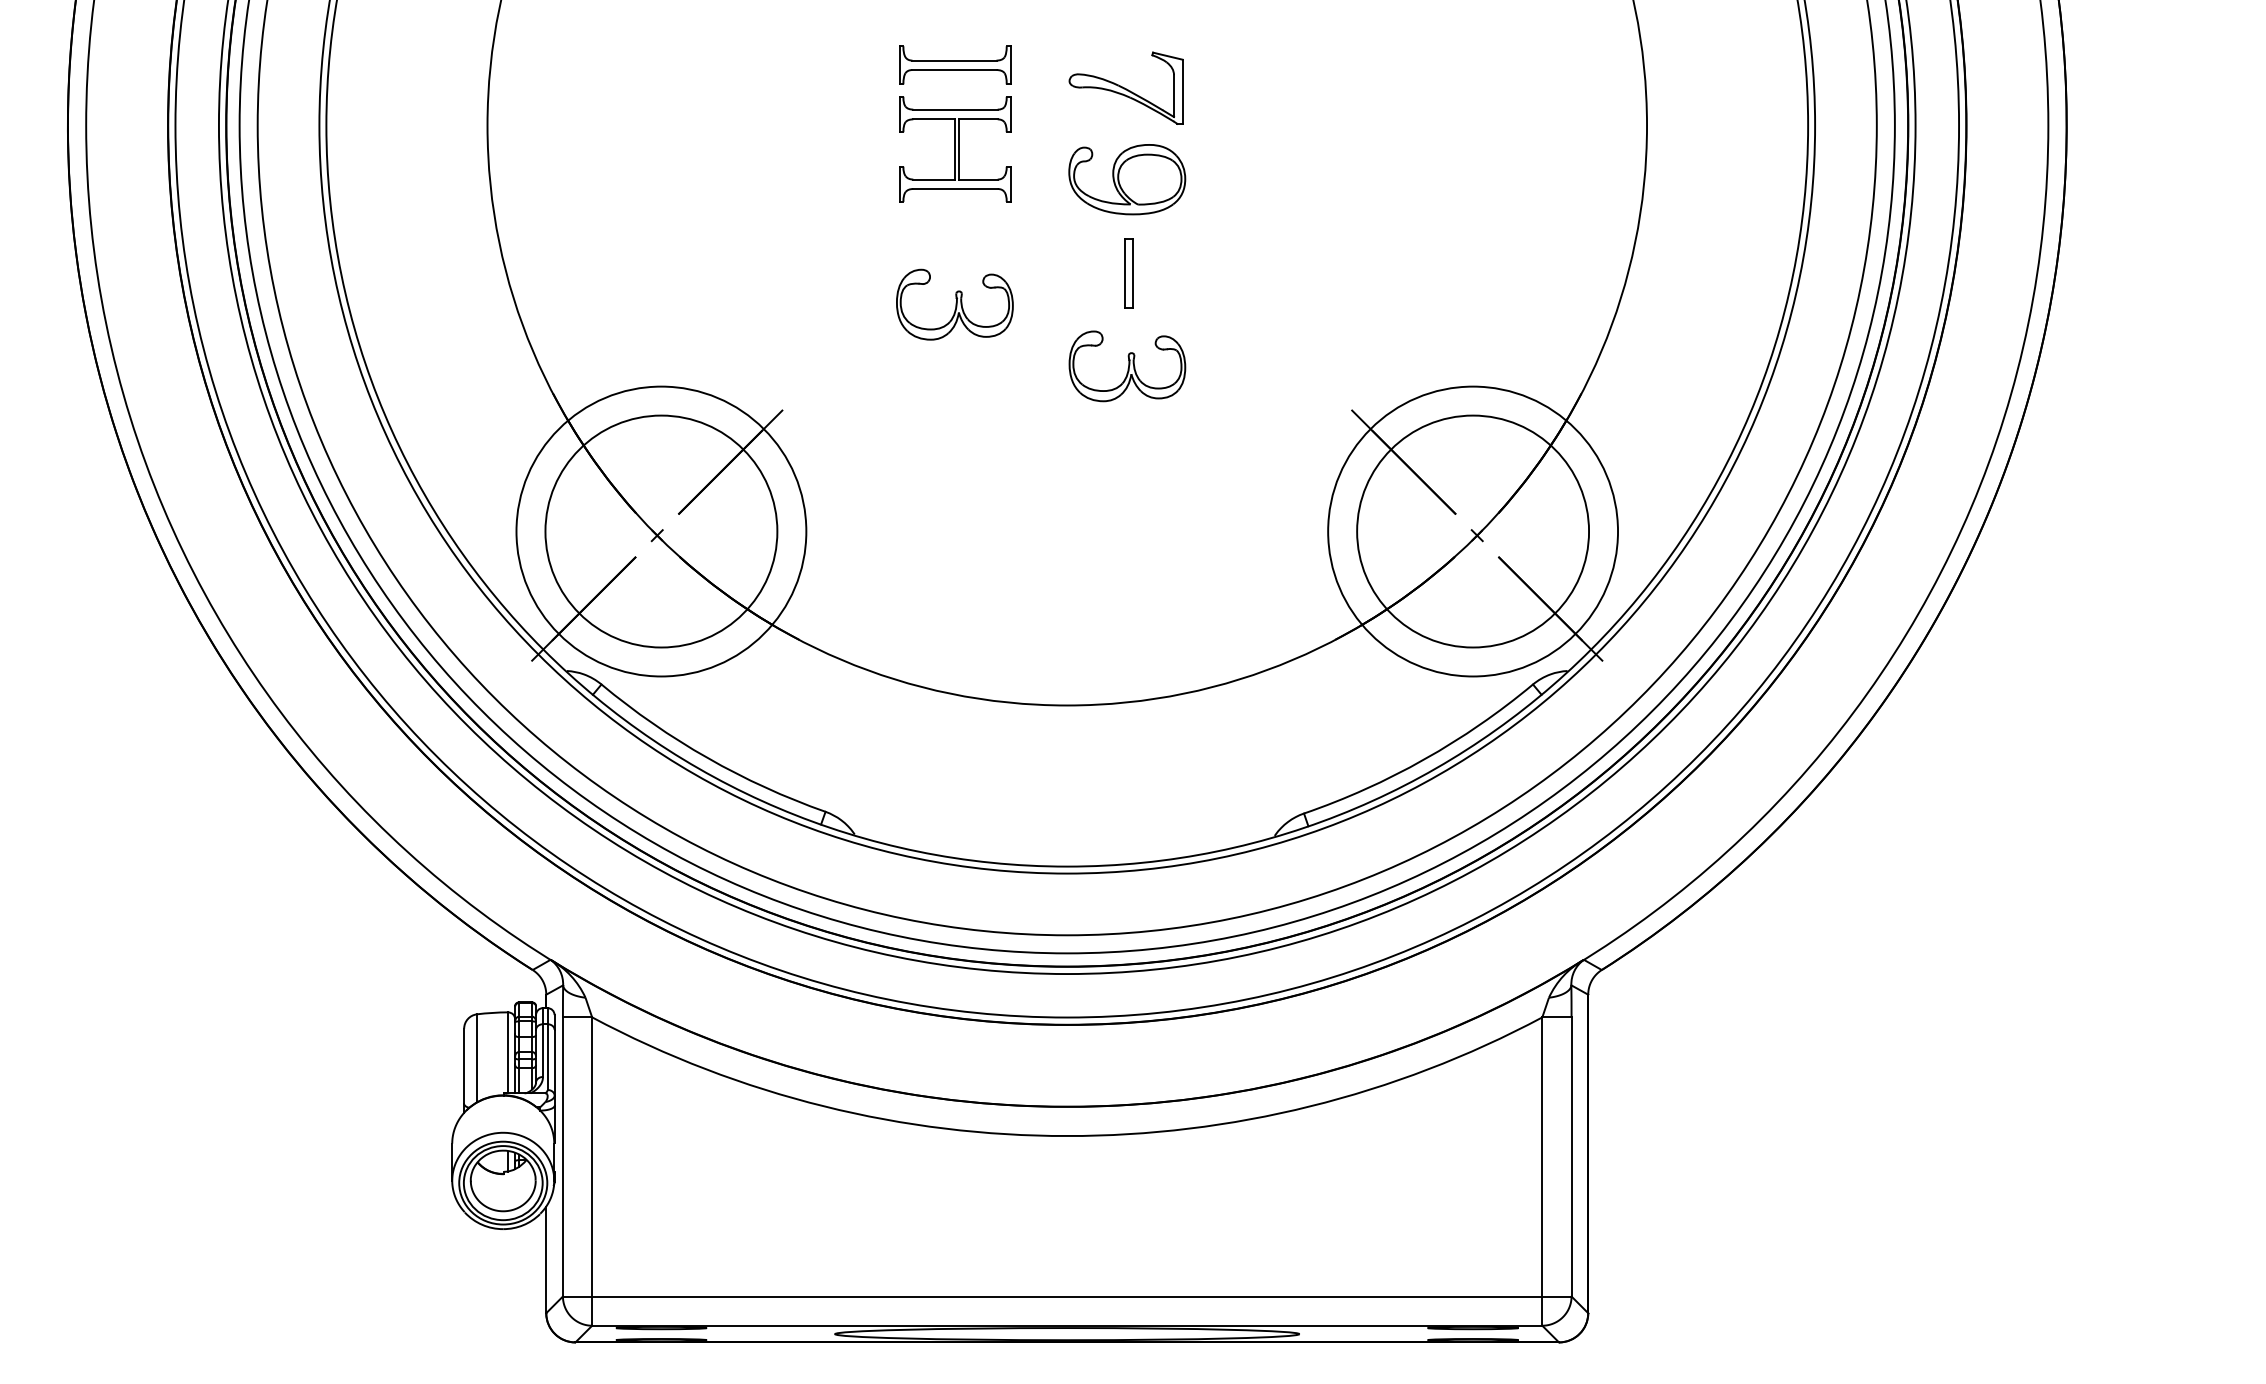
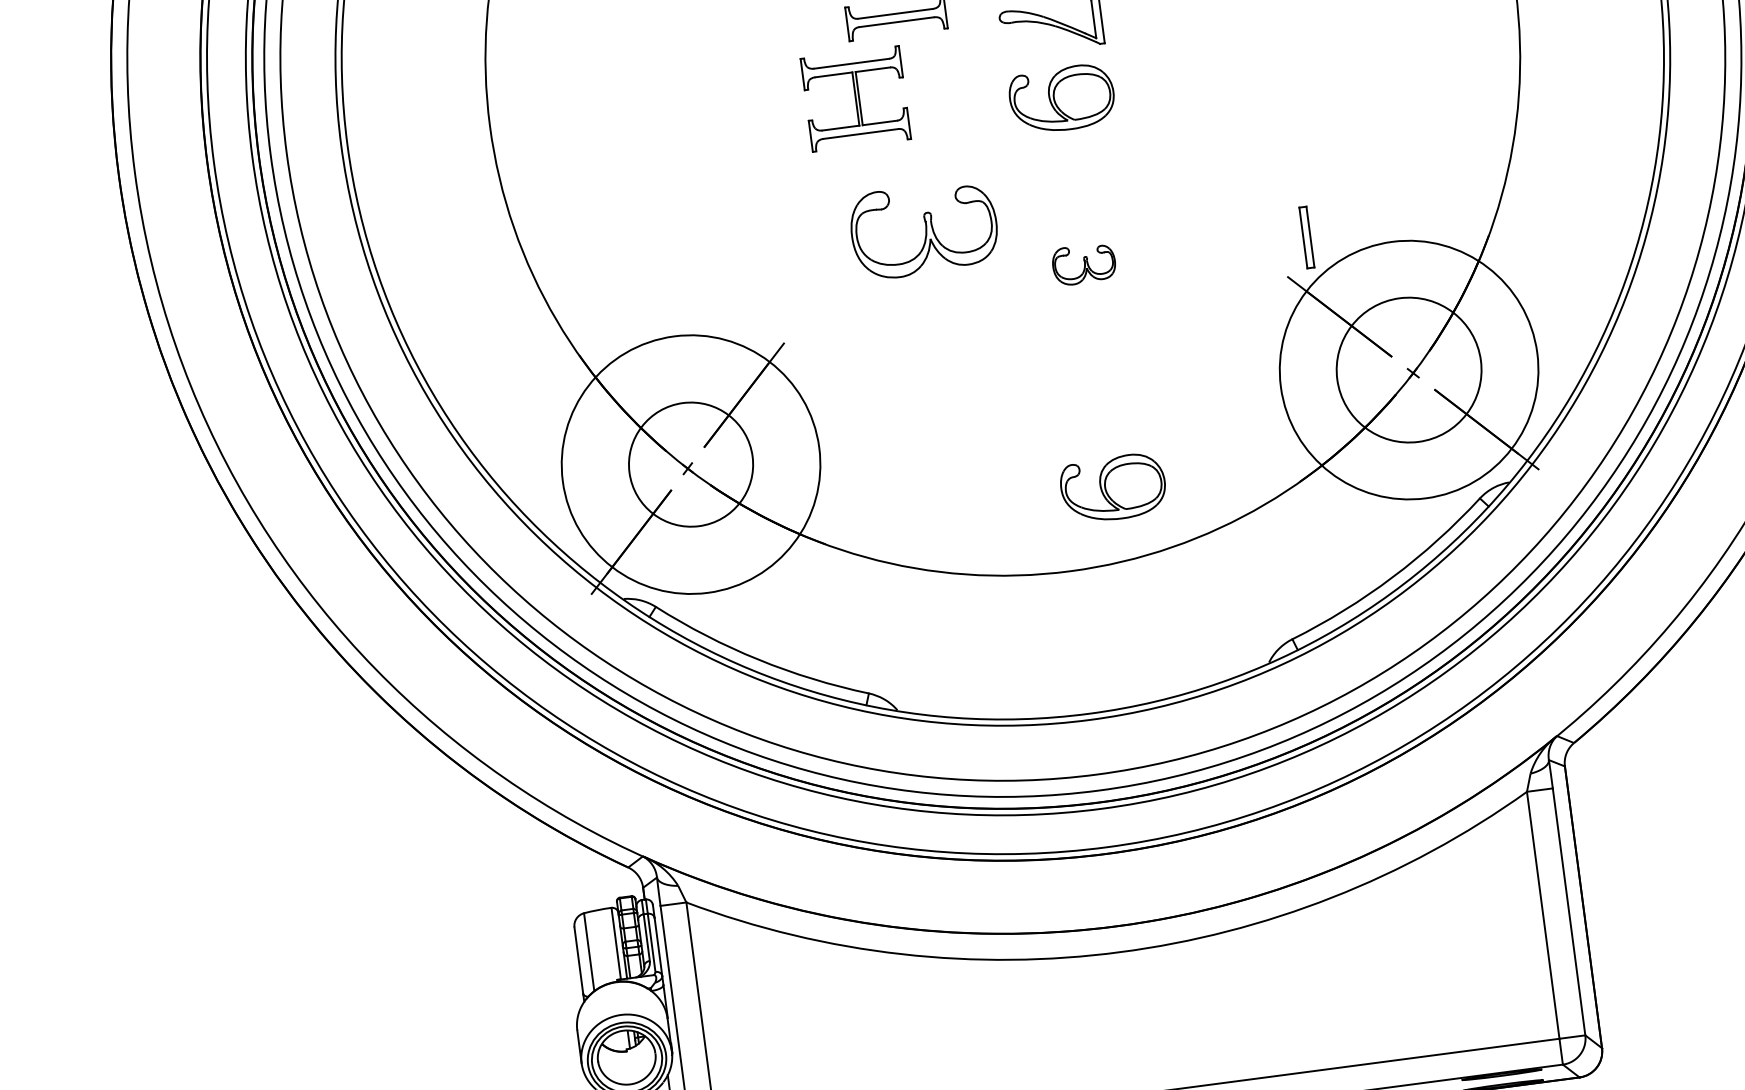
part: (955, 149) -> (856, 99), moved
part: (1128, 273) -> (1306, 237), moved
part: (954, 304) -> (923, 229), size x1.4
part: (1127, 366) -> (1084, 264), size x0.6
circle: (661, 531) -> (691, 464), size x0.6
circle: (1473, 531) -> (1409, 370), size x0.7
part: (1127, 619) -> (1113, 488), added

